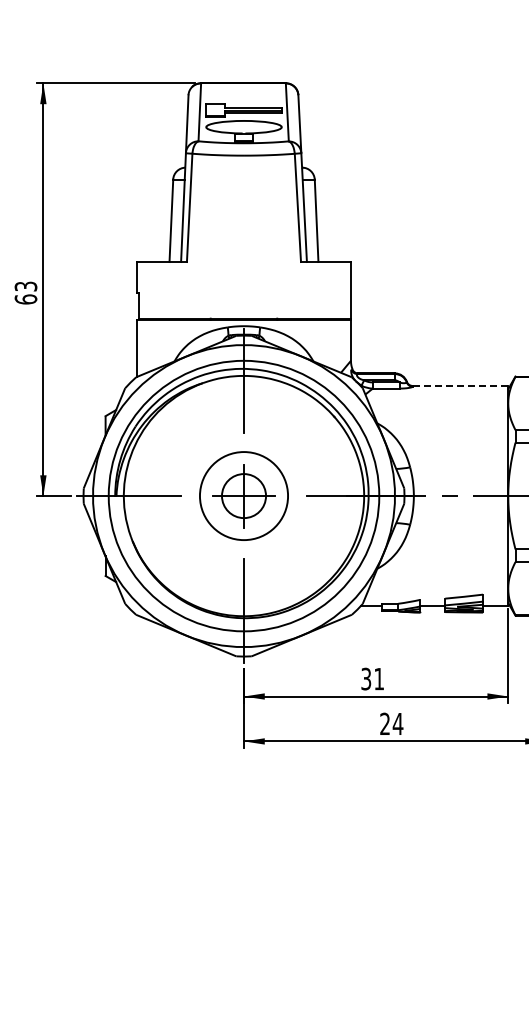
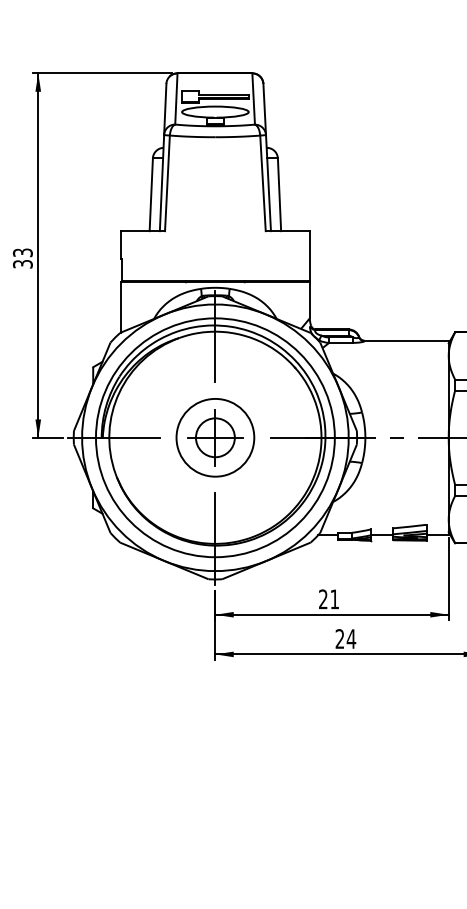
text: (25, 299) -> (22, 264), 63 -> 33
line: (460, 385) -> (406, 340), dashed -> solid
text: (366, 679) -> (323, 599), 31 -> 21

